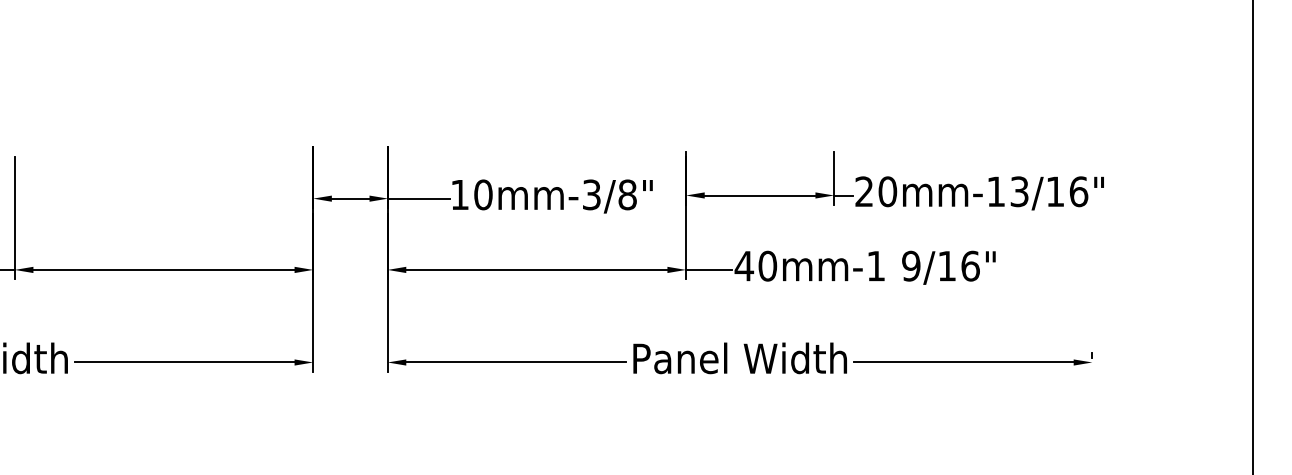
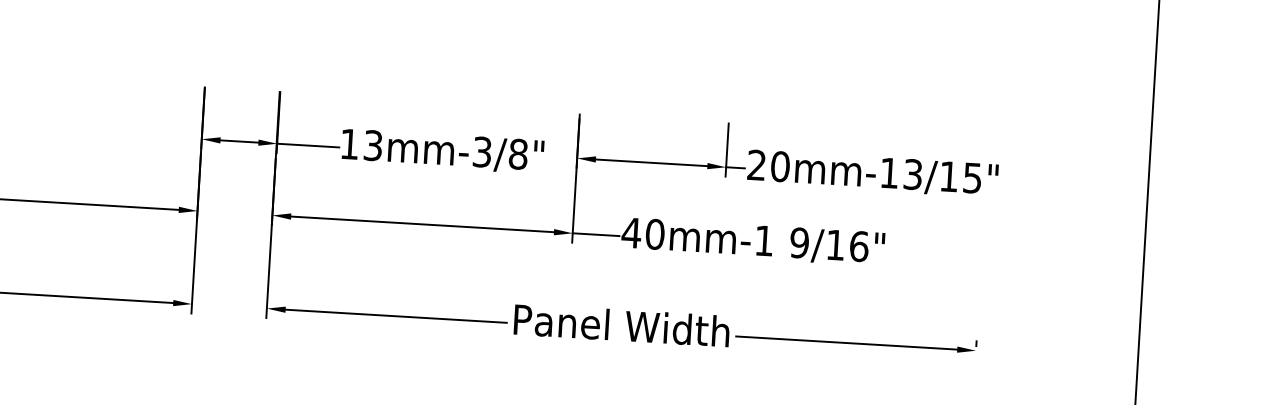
text: (1078, 191) -> (972, 177), 20mm-13/16" -> 20mm-13/15"
text: (483, 194) -> (373, 145), 10mm-3/8" -> 13mm-3/8"

